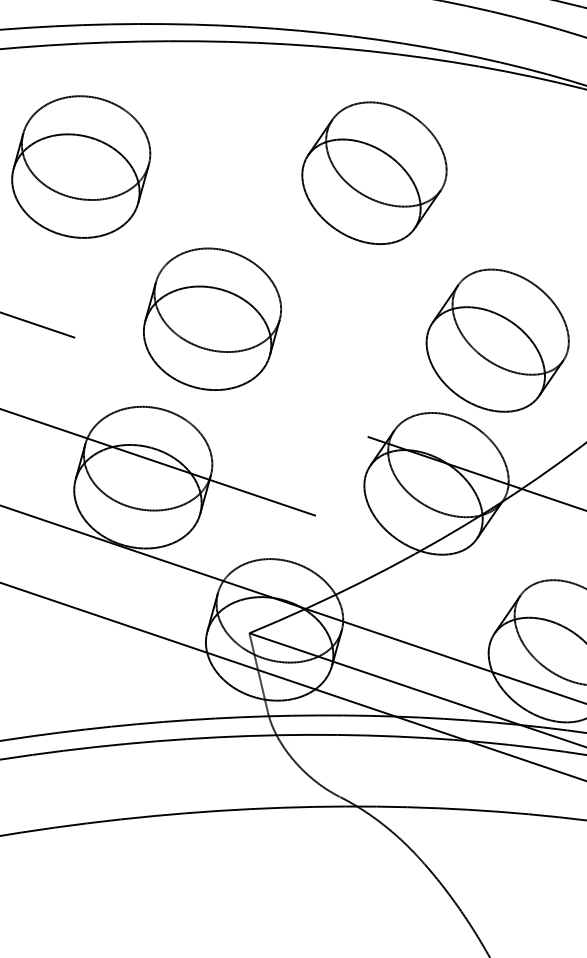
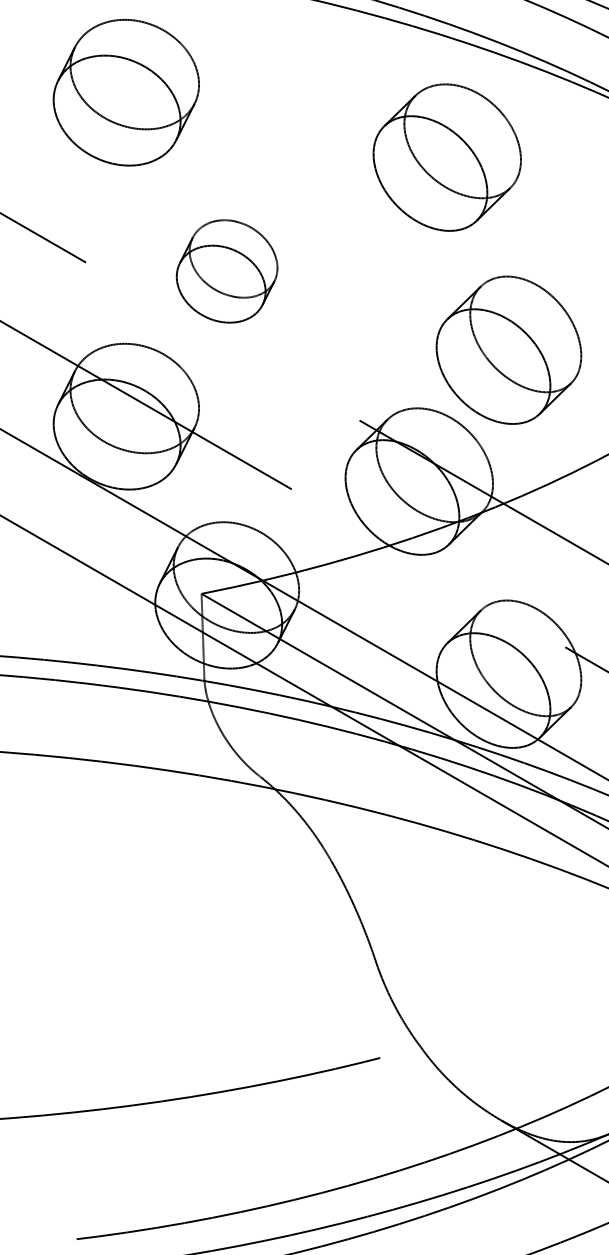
part: (373, 173) -> (446, 157), moved
part: (211, 319) -> (226, 271), size x0.7

